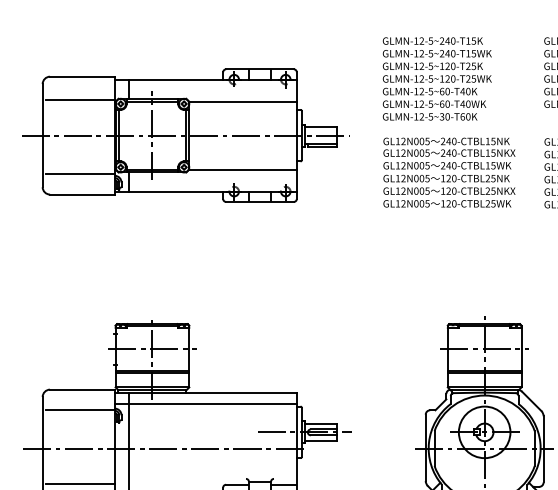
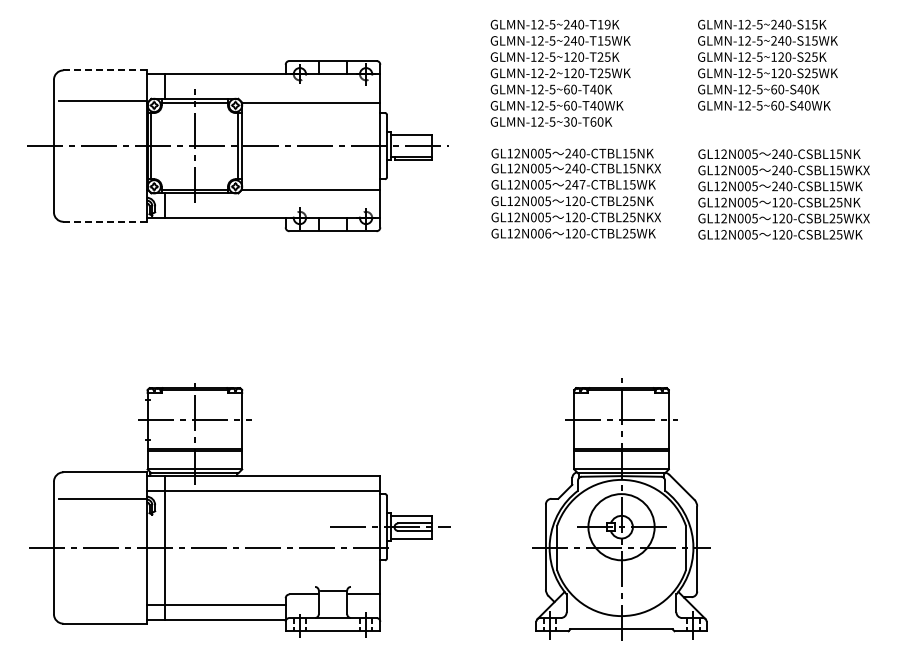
text: (473, 40) -> (607, 24), GLMN-12-5~240-T15K -> GLMN-12-5~240-T19K
line: (82, 76) -> (105, 70), solid -> dashed
text: (430, 79) -> (552, 73), GLMN-12-5~120-T25WK -> GLMN-12-2~120-T25WK
text: (454, 165) -> (582, 184), 240-CTBL15WK -> 247-CTBL15WK
line: (80, 174) -> (102, 195), removed
line: (82, 194) -> (105, 221), solid -> dashed
text: (427, 203) -> (548, 233), GL12N005 -> GL12N006
line: (80, 484) -> (102, 593), removed

